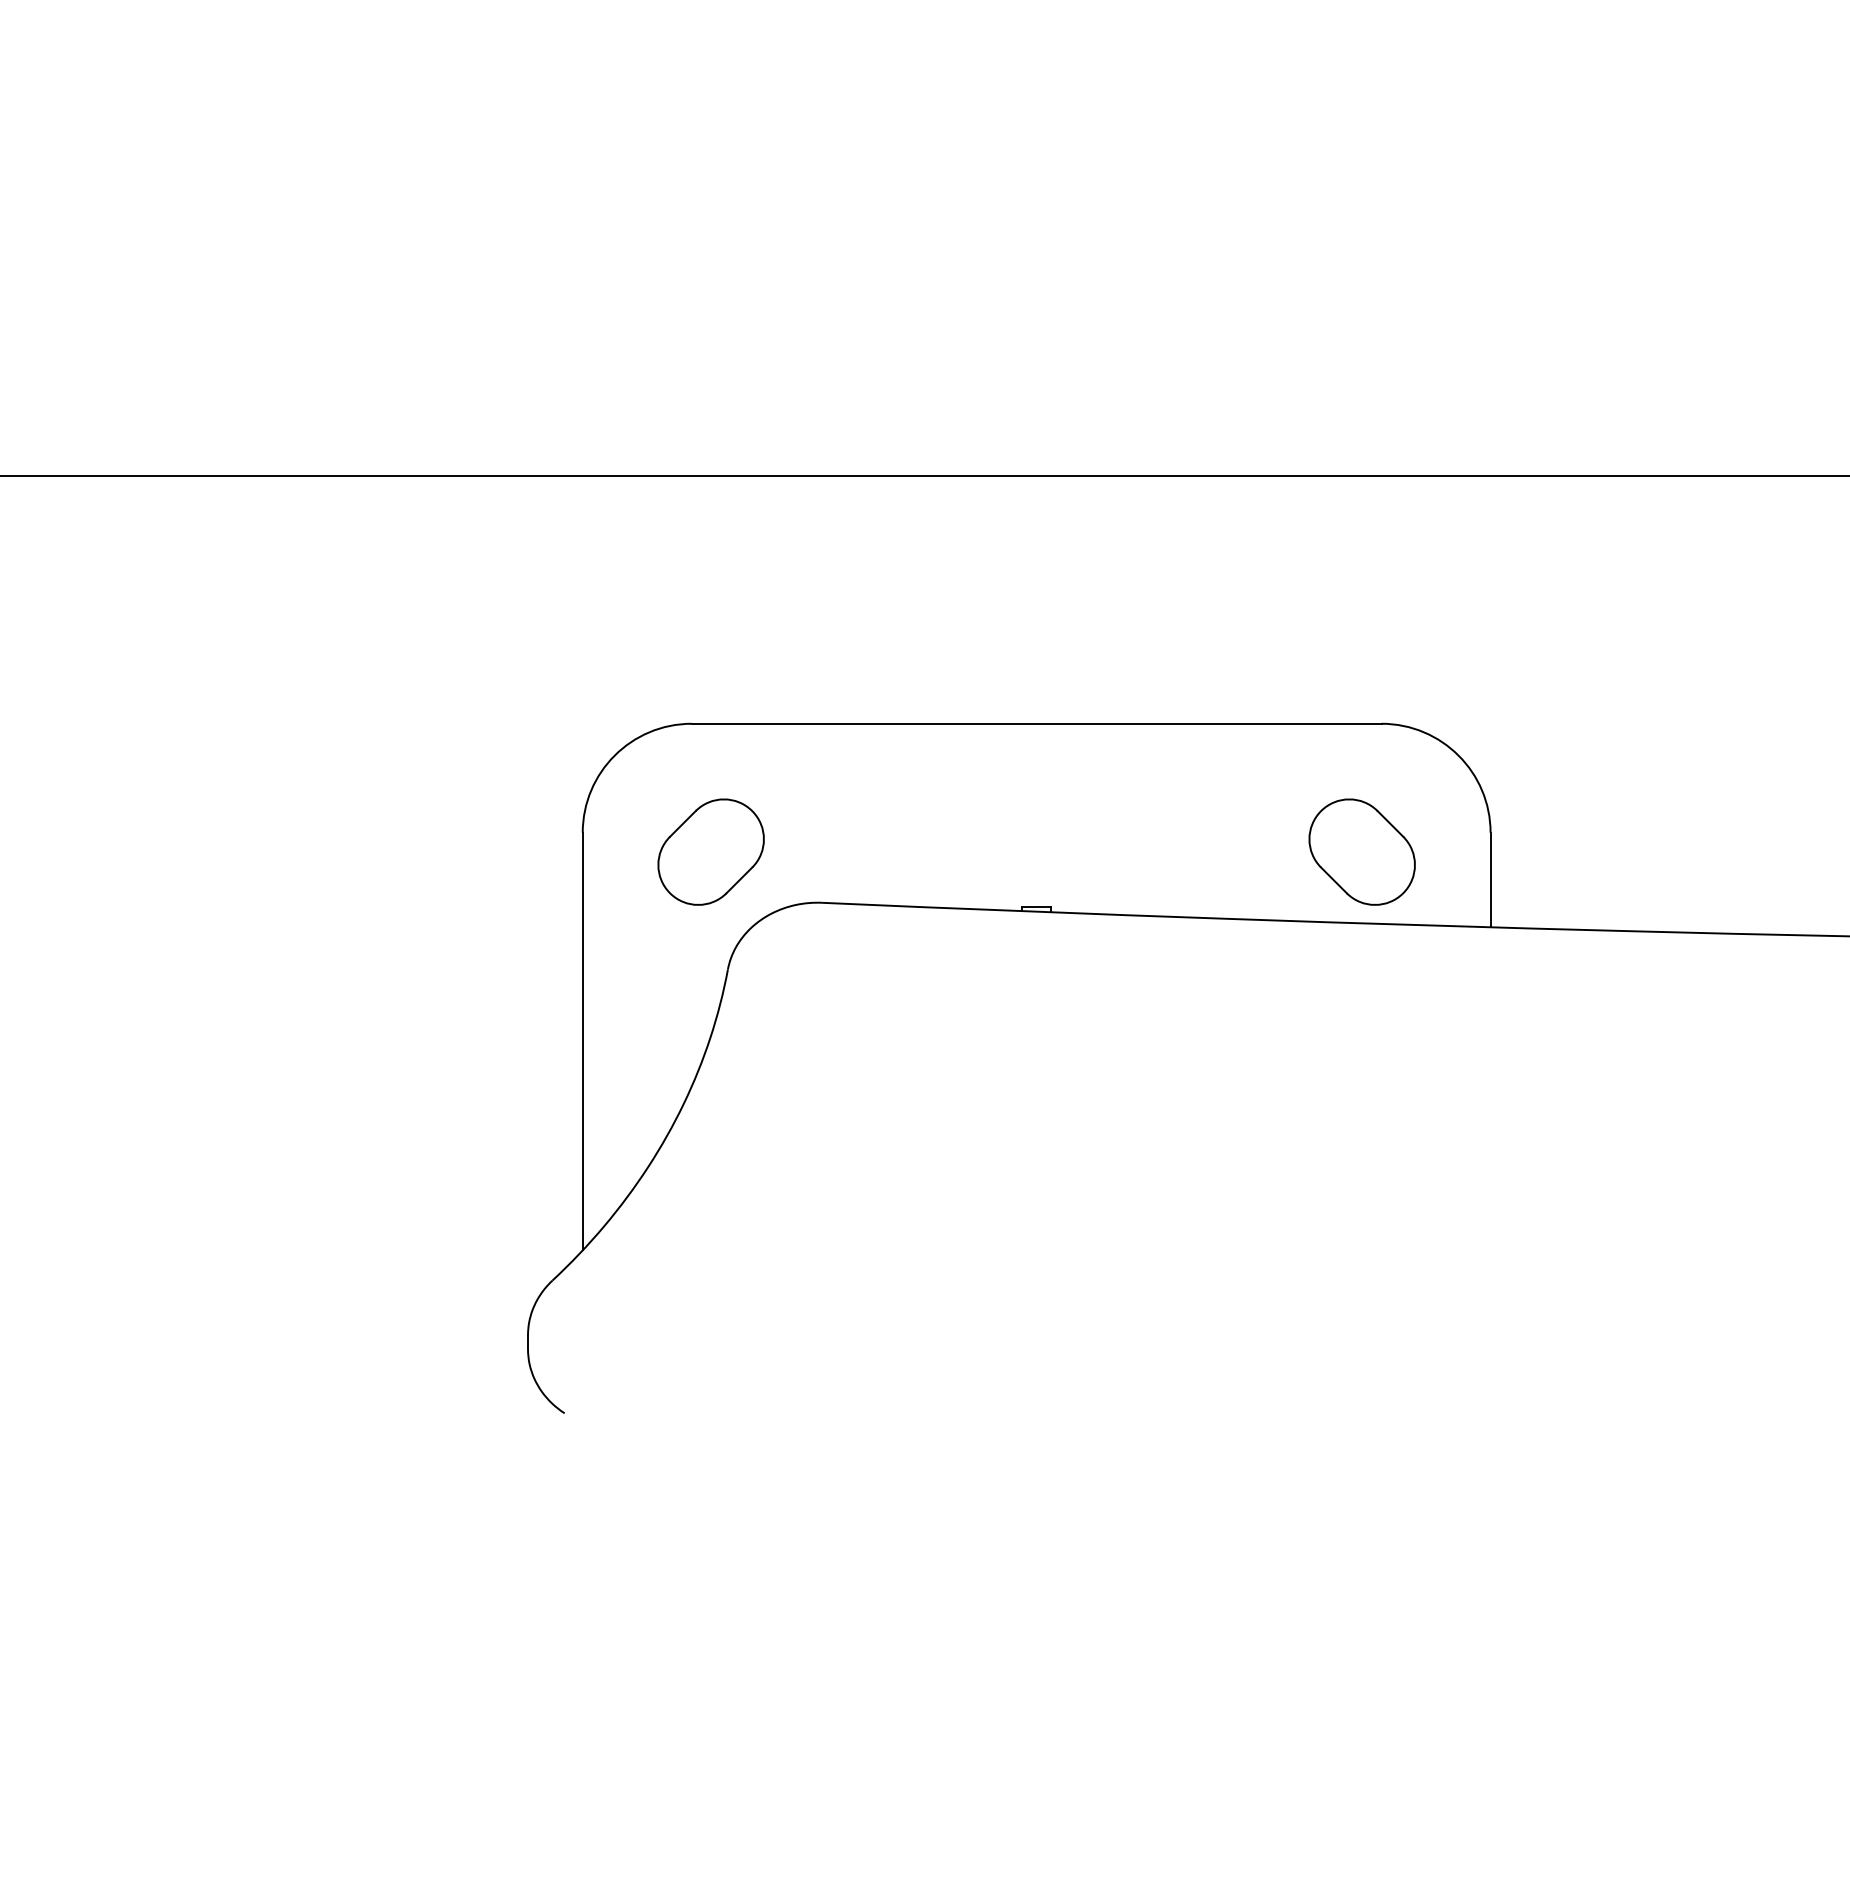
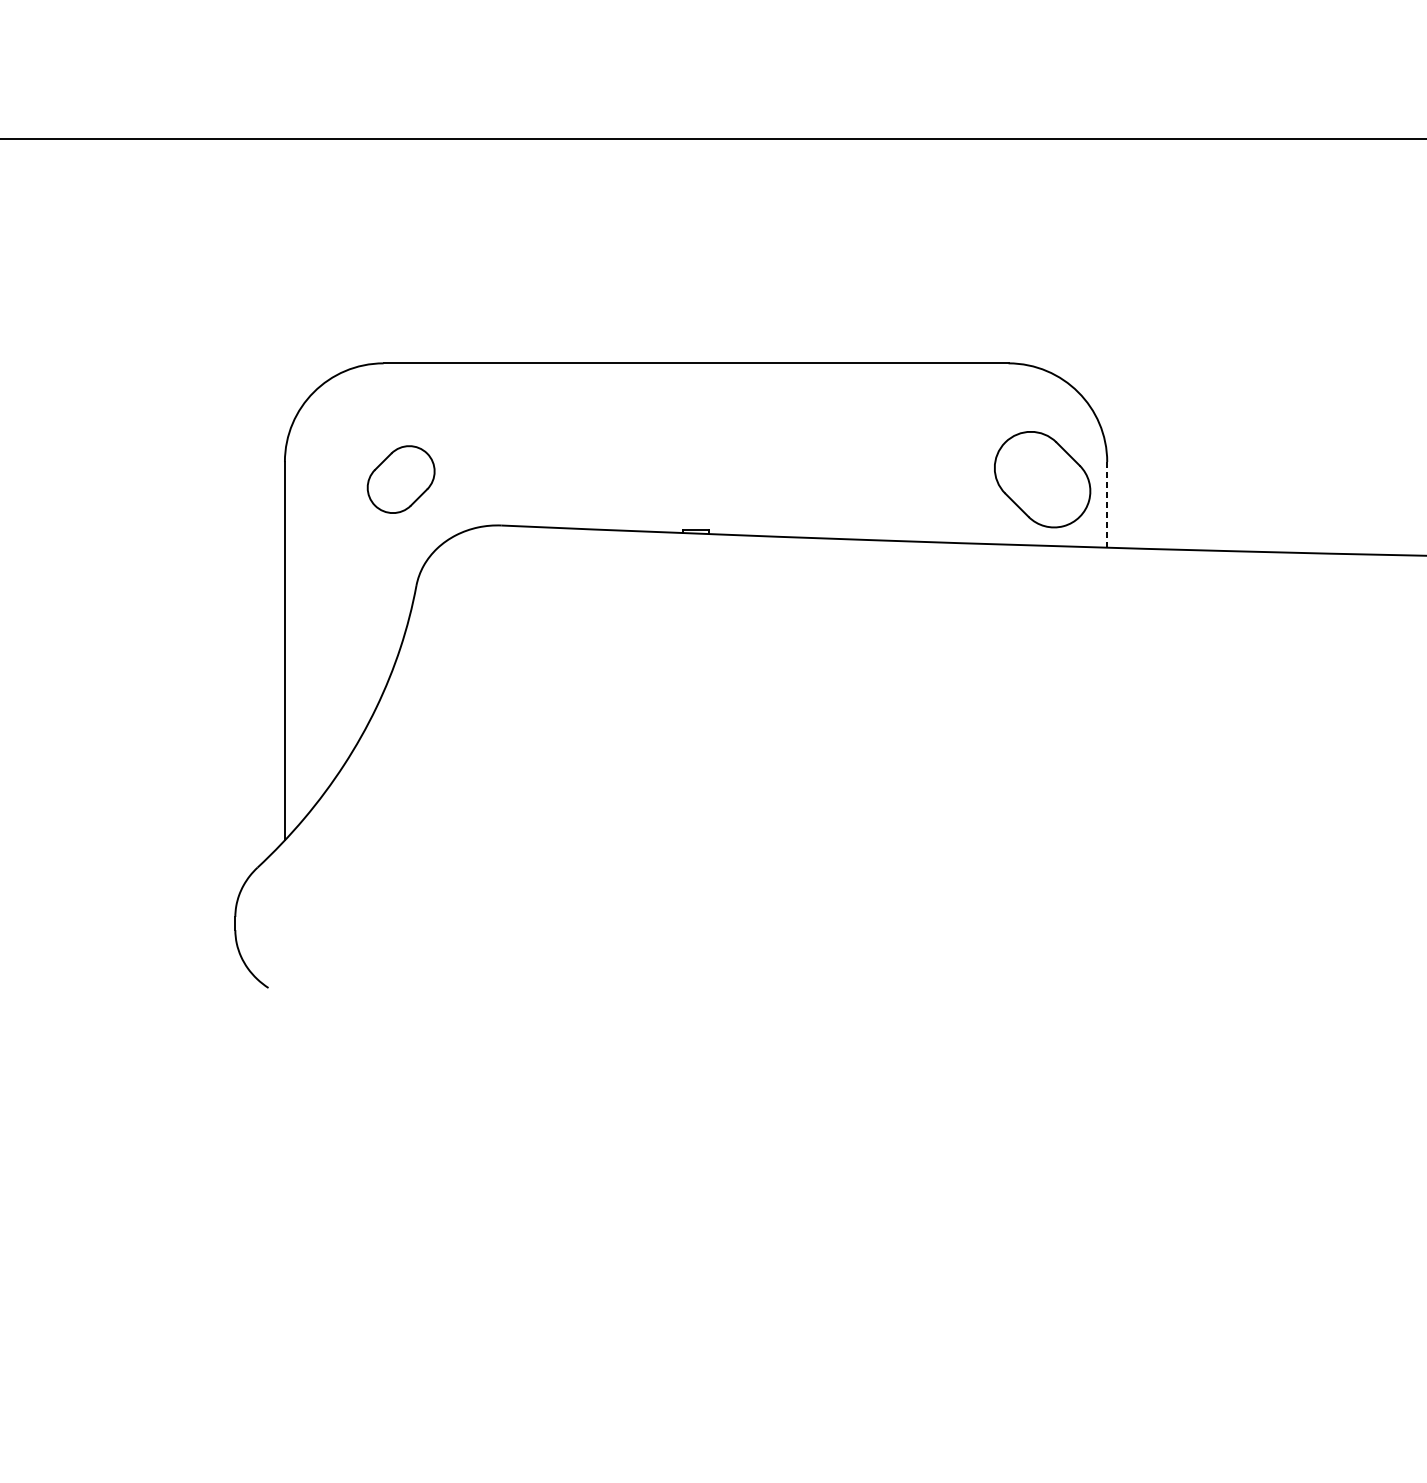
part: (710, 851) -> (400, 479), size x0.7
part: (1361, 851) -> (1041, 479), moved
line: (1490, 880) -> (1107, 505), solid -> dashed

